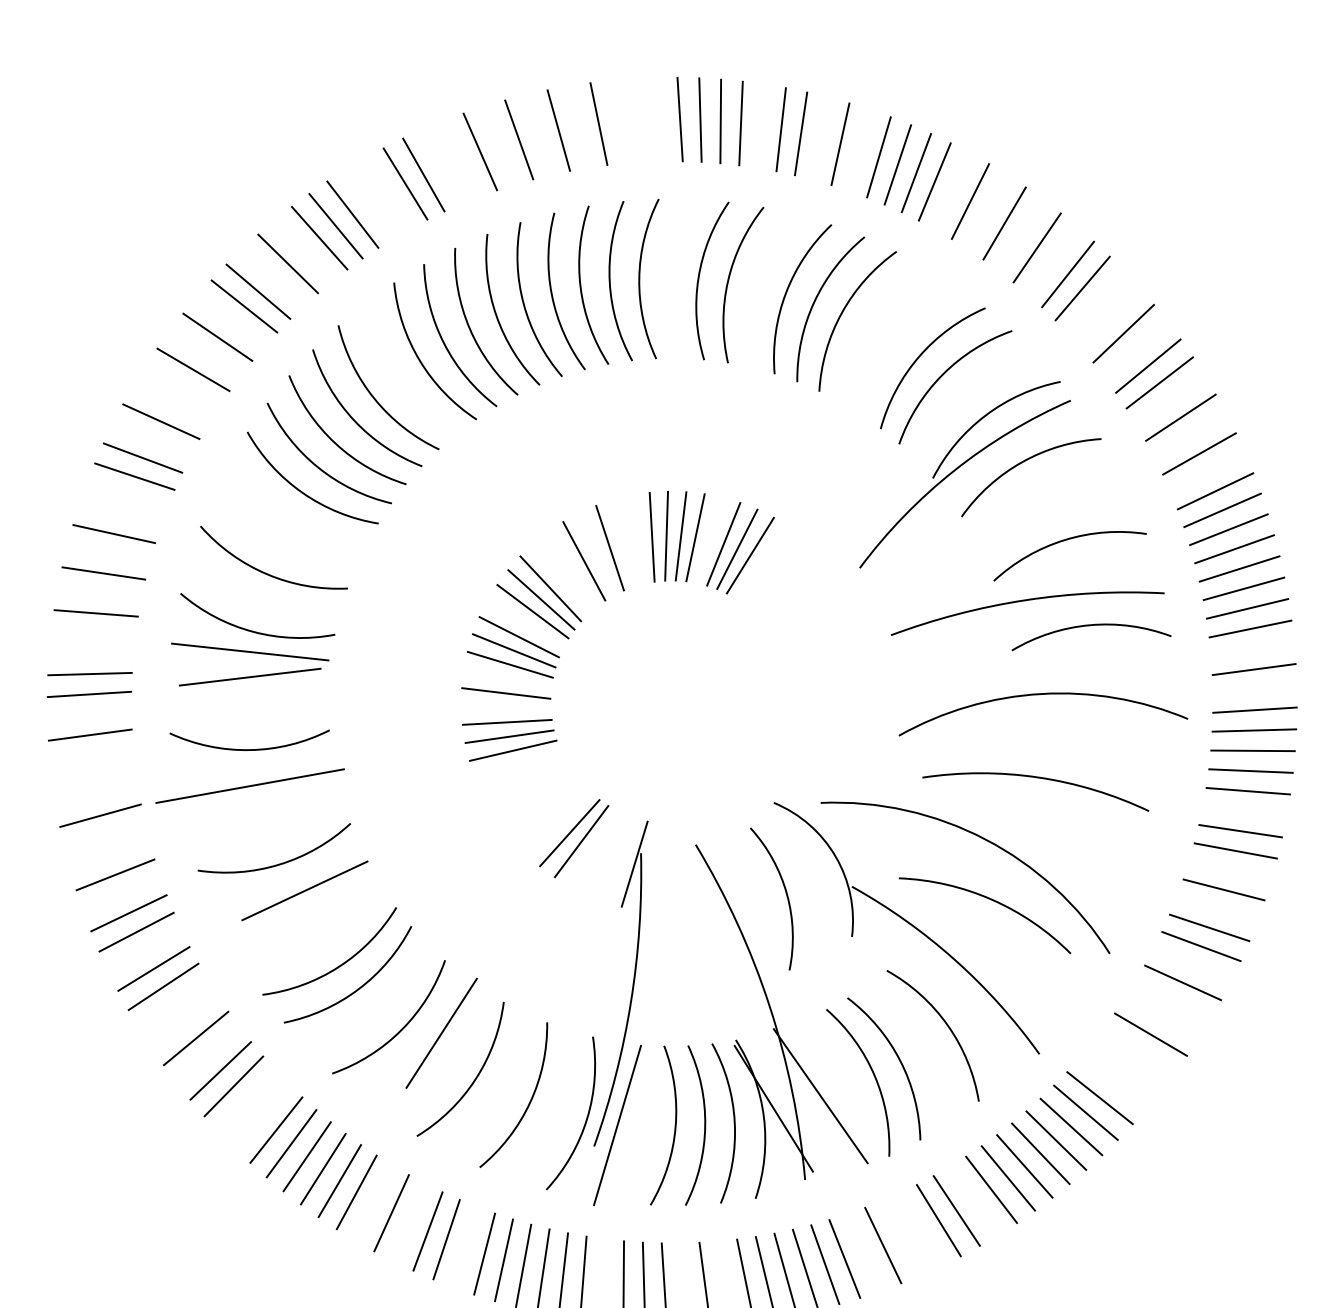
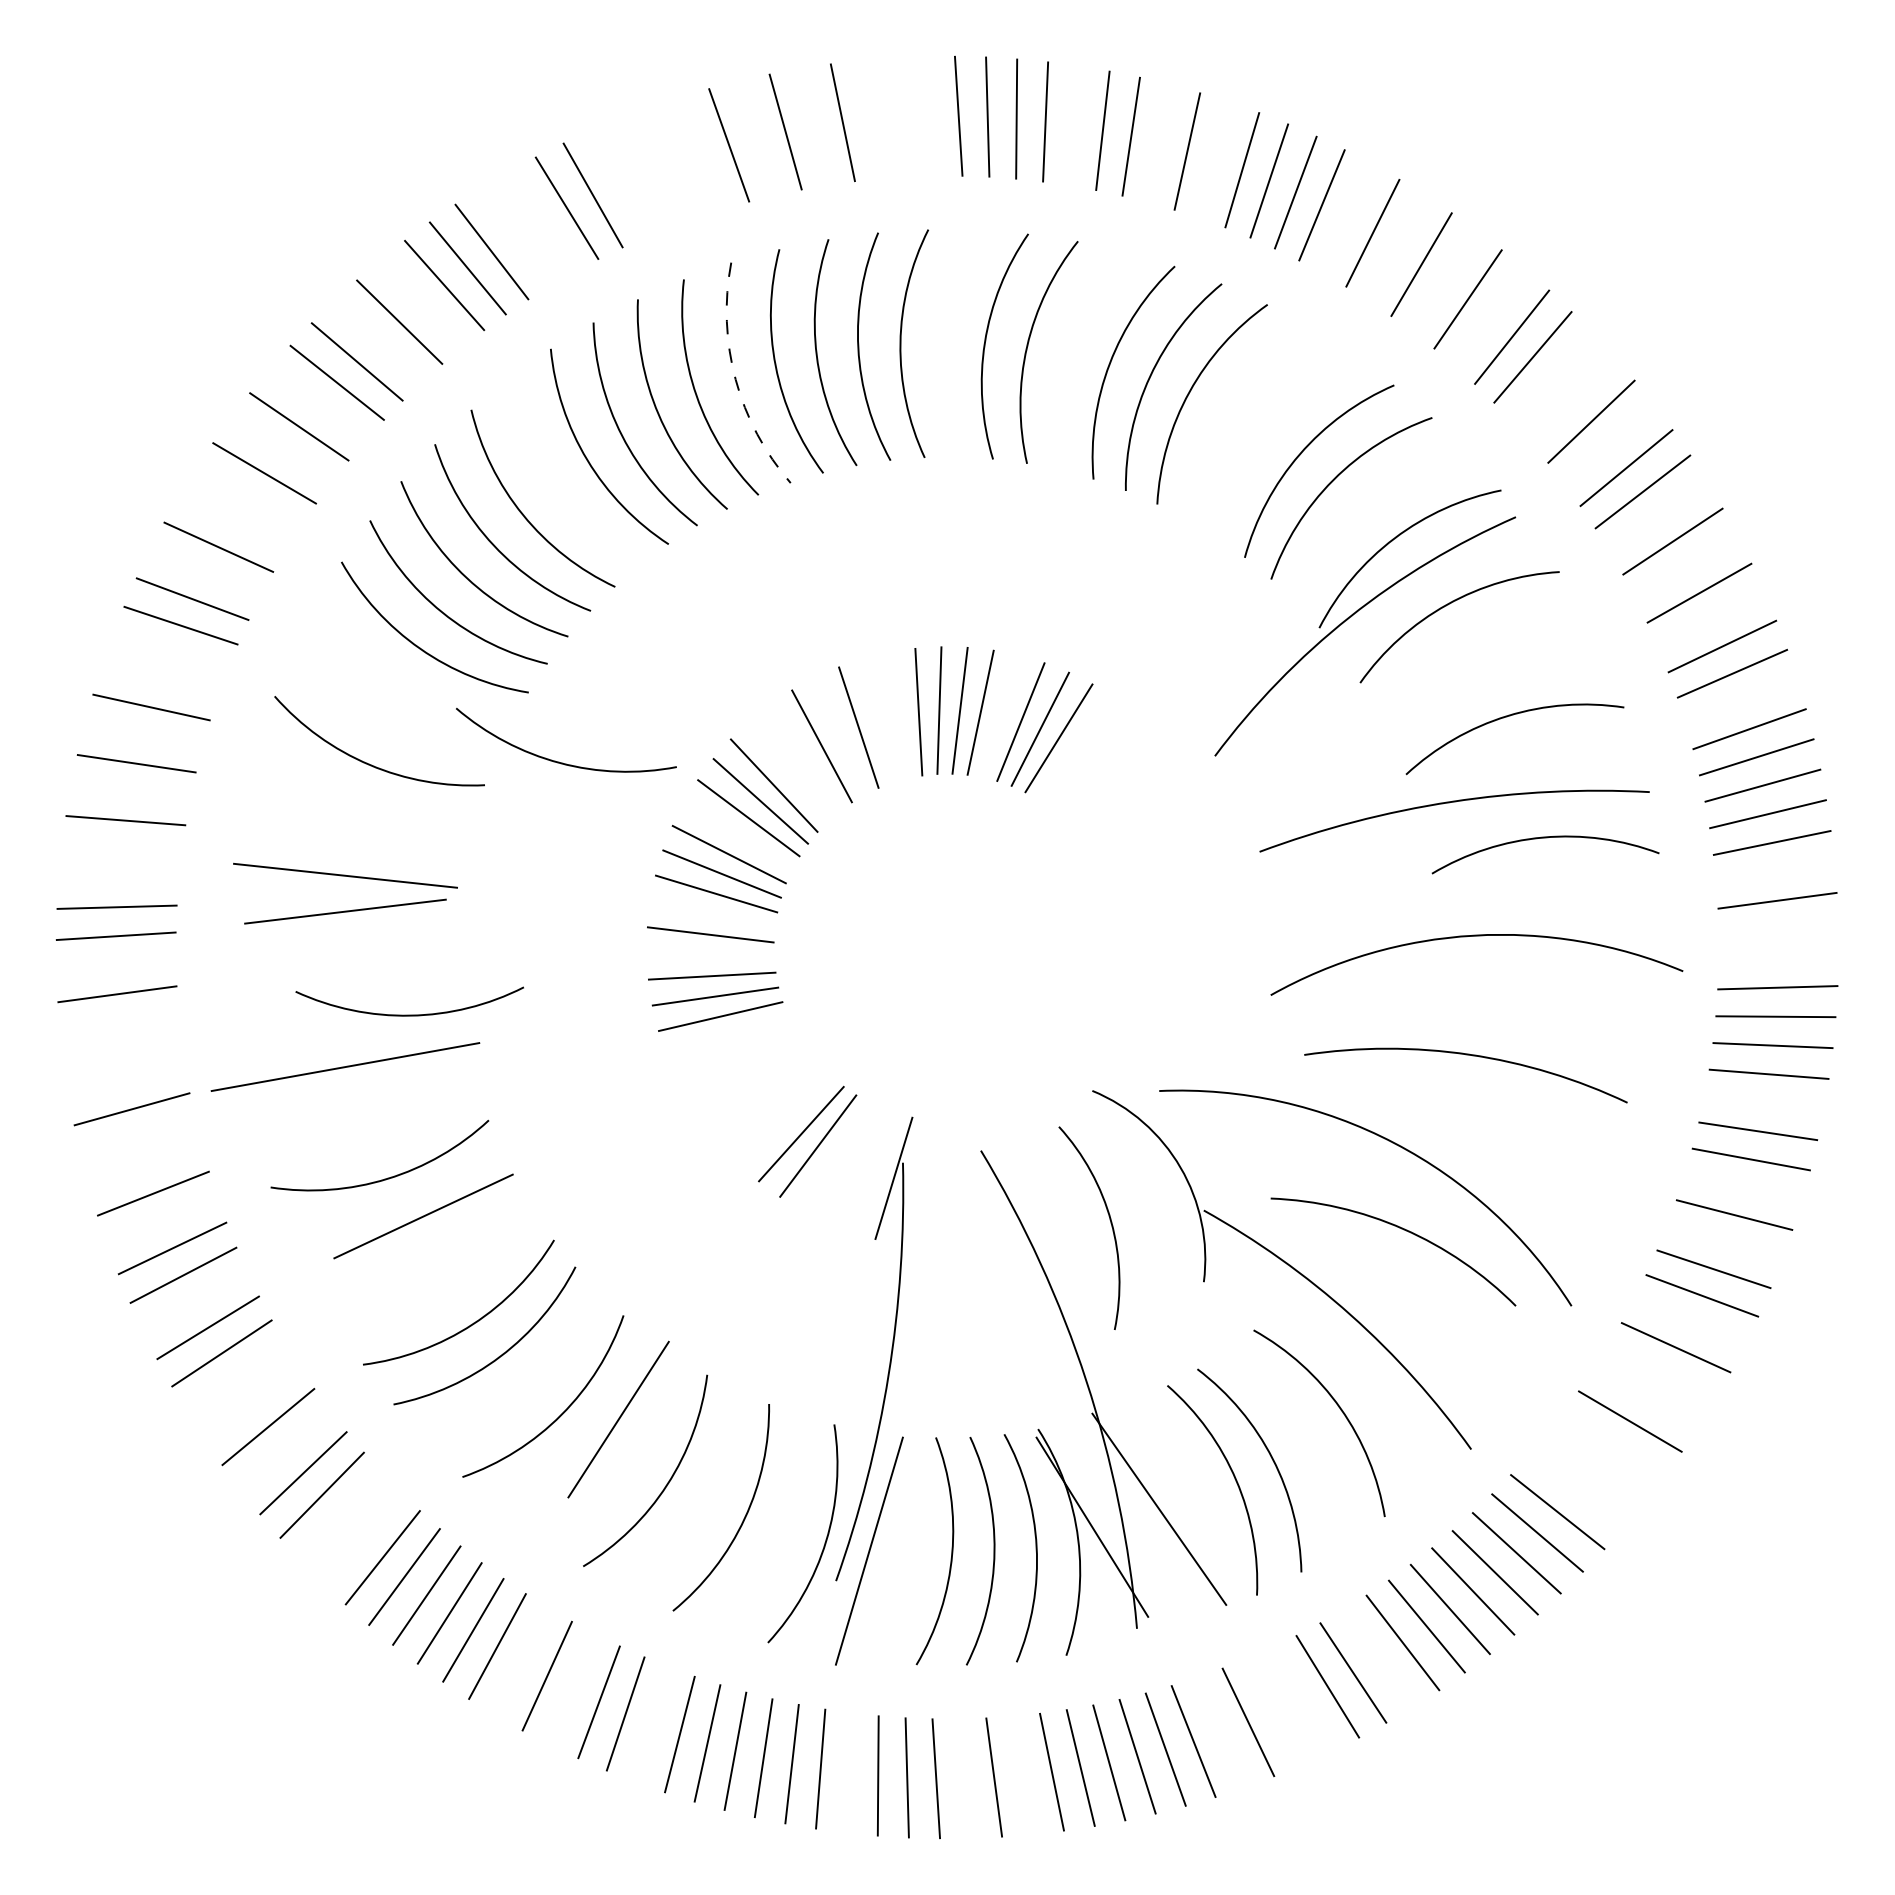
line: (480, 151) -> (673, 162), removed
arc: (523, 304) -> (735, 379), solid -> dashed
line: (1228, 529) -> (1741, 701), removed
arc: (253, 630) -> (559, 761), moved
line: (1254, 710) -> (1778, 958), removed
arc: (249, 749) -> (409, 1014), moved

